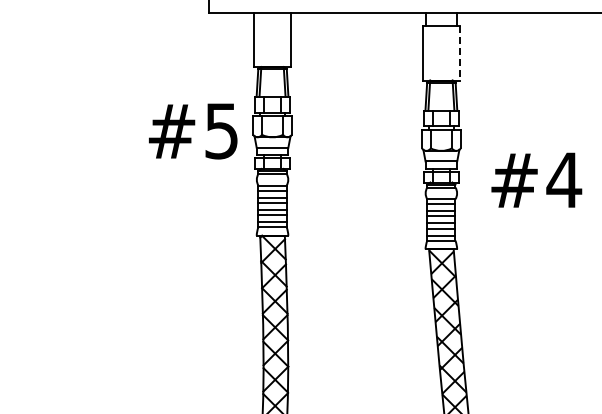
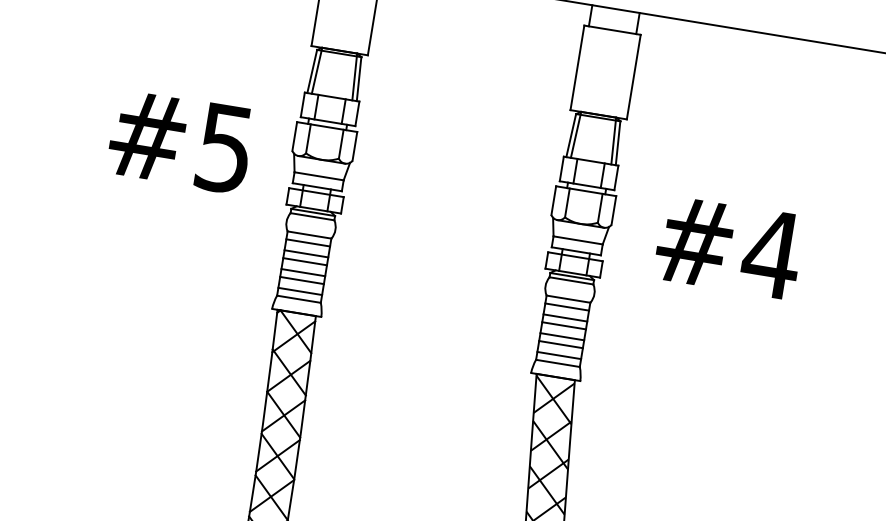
line: (459, 53) -> (633, 77), dashed -> solid
text: (193, 131) -> (181, 141), moved
text: (536, 179) -> (729, 245), moved

